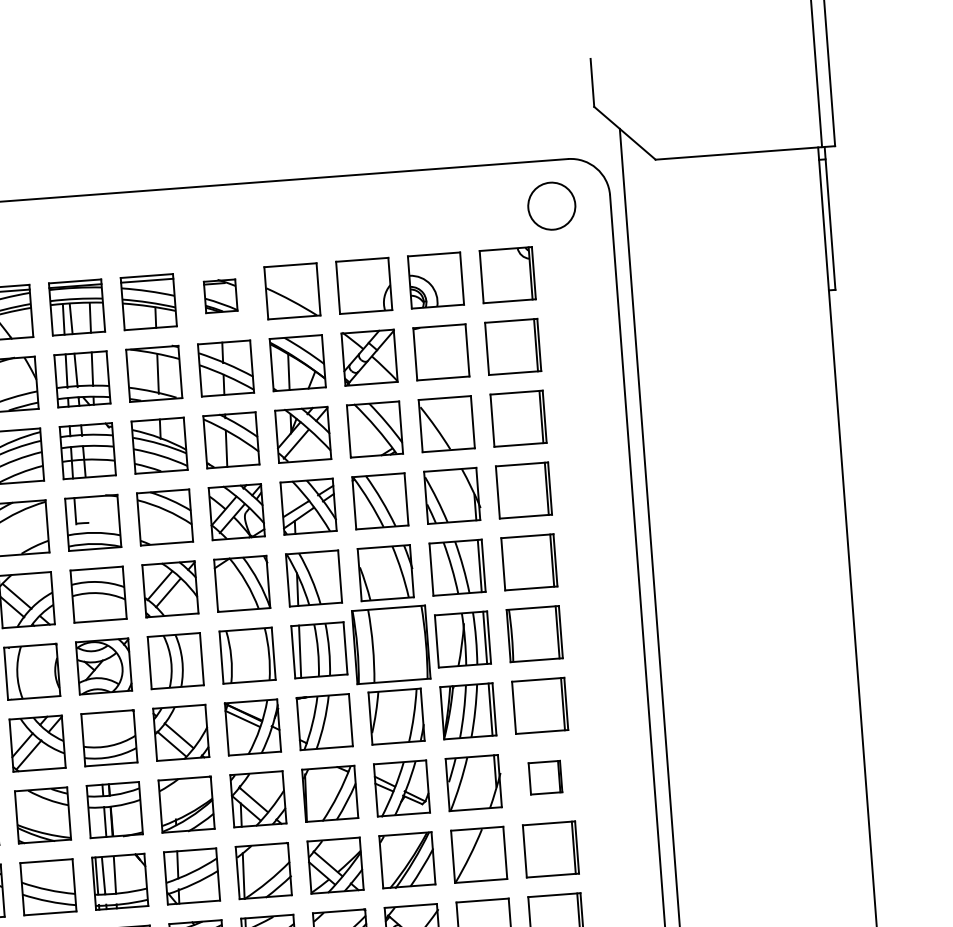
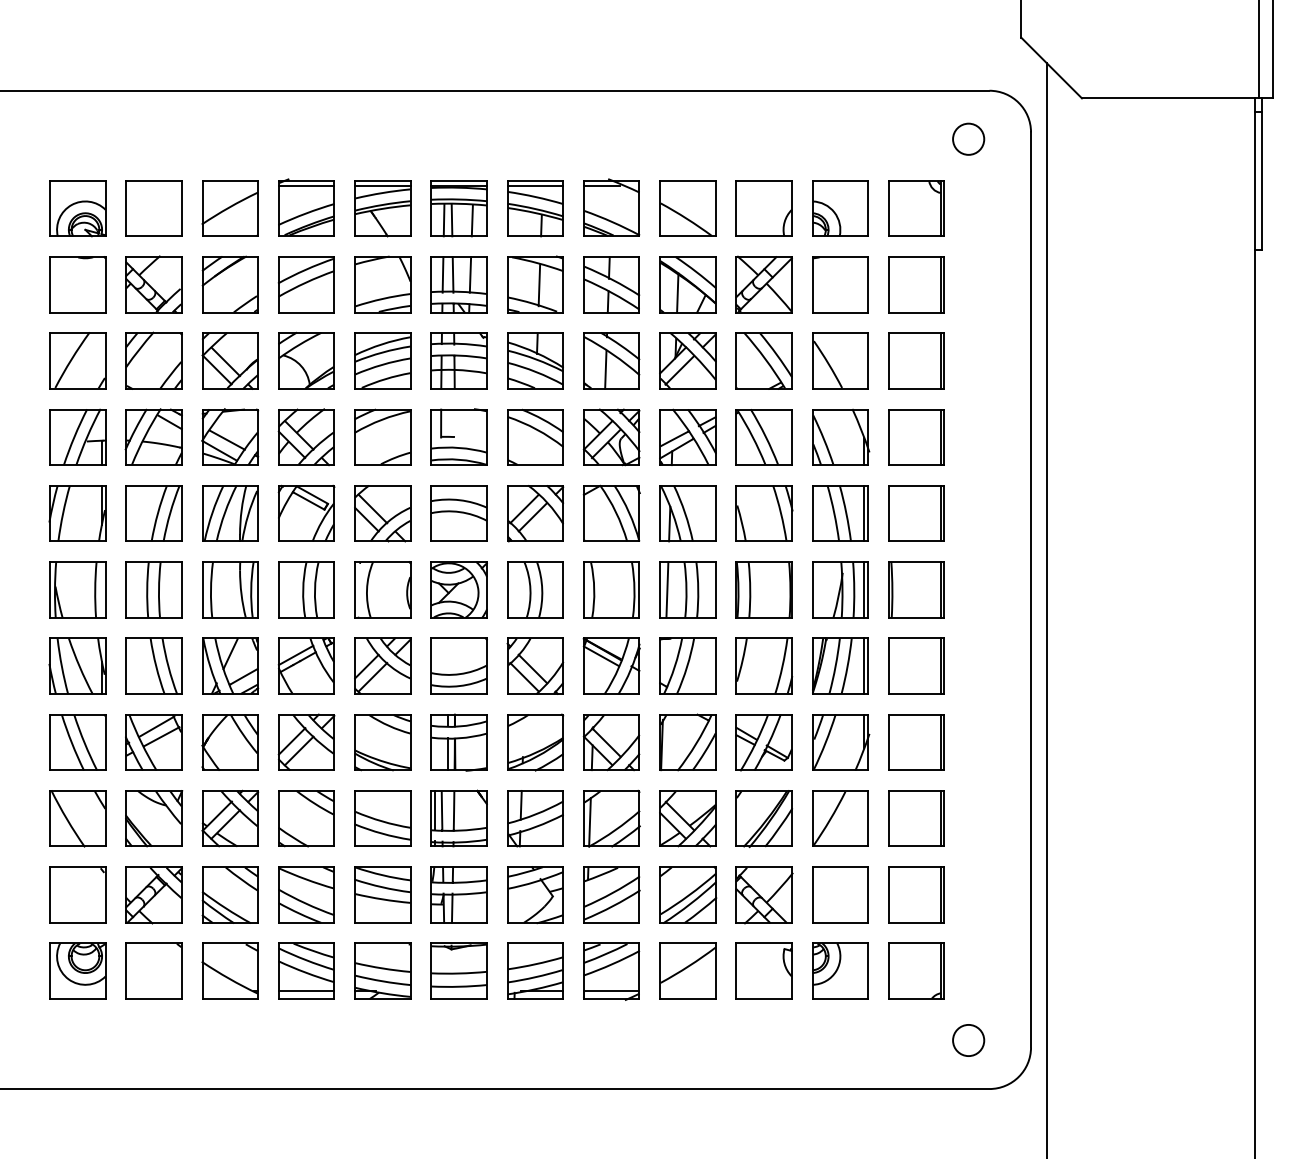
circle: (551, 205) -> (968, 138), size x0.62
part: (220, 295) -> (611, 207), size x1.67
part: (390, 644) -> (763, 589), size x0.71
part: (545, 777) -> (916, 742), size x1.67

